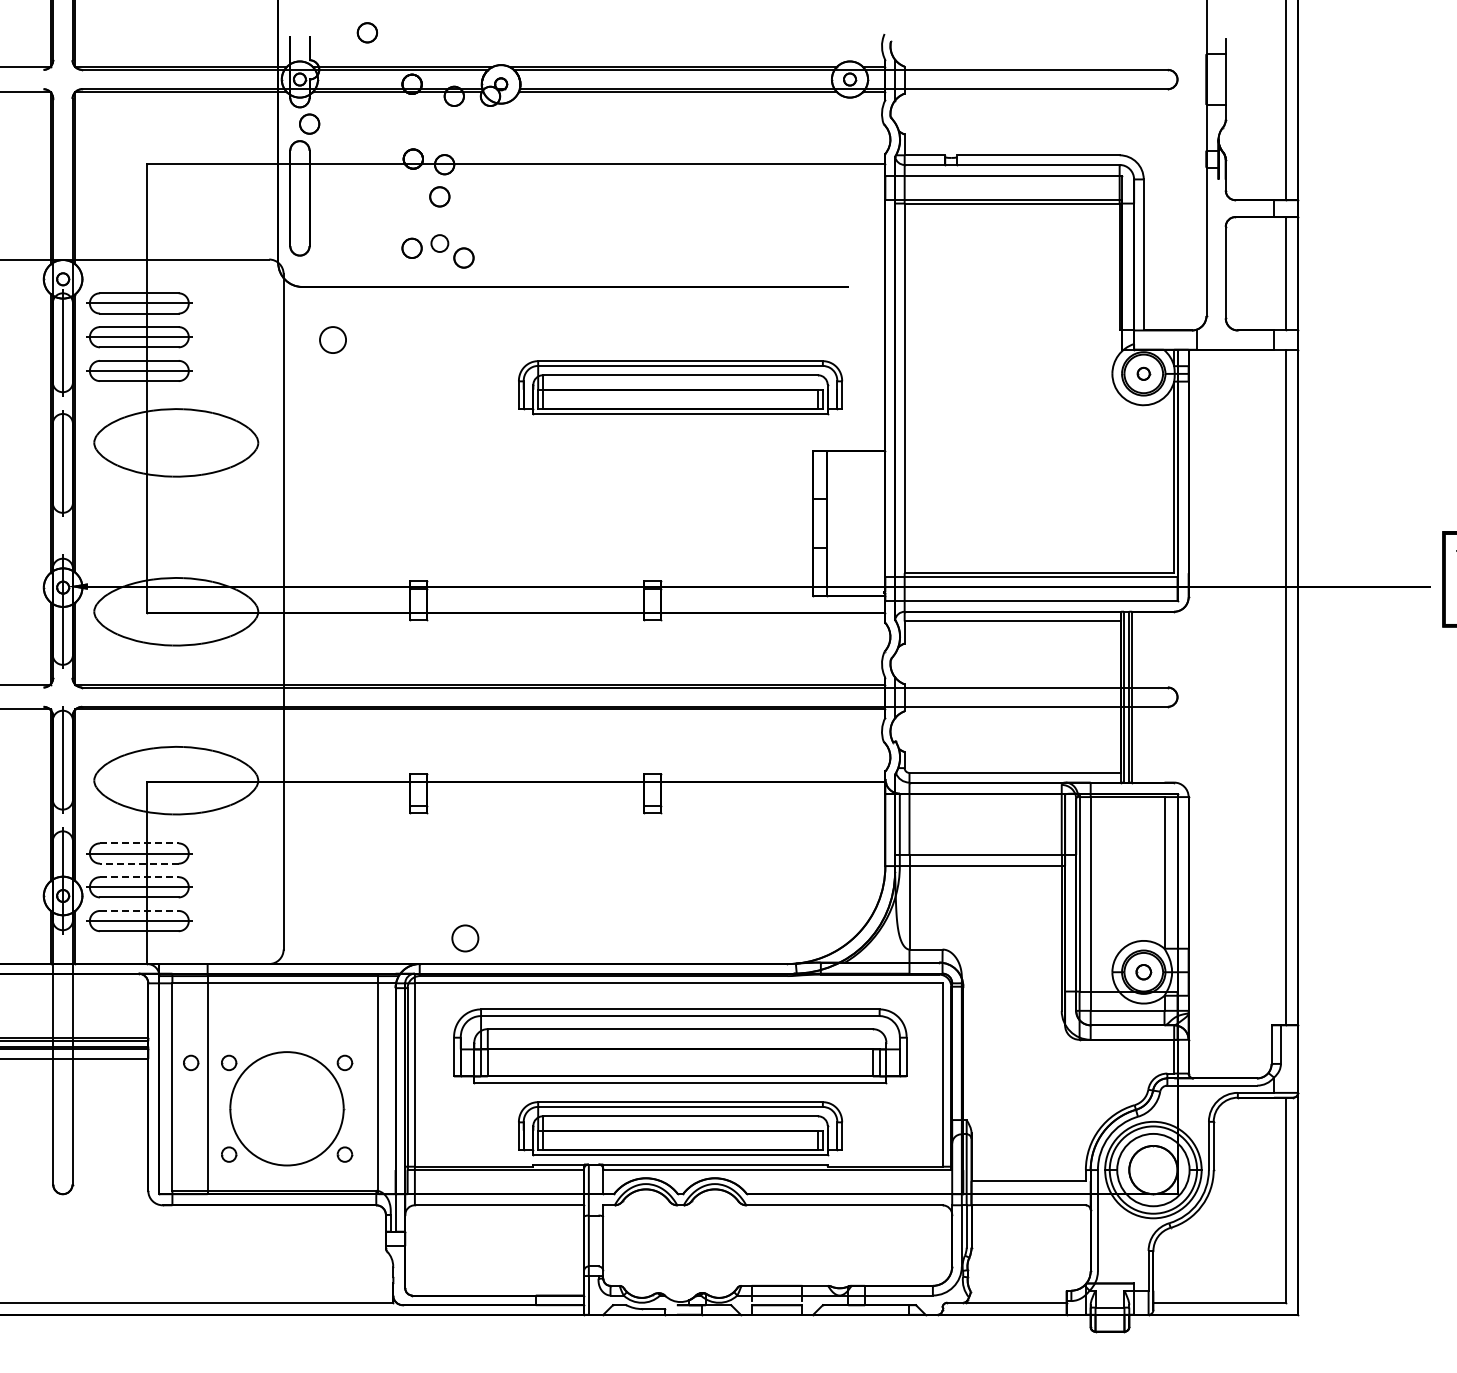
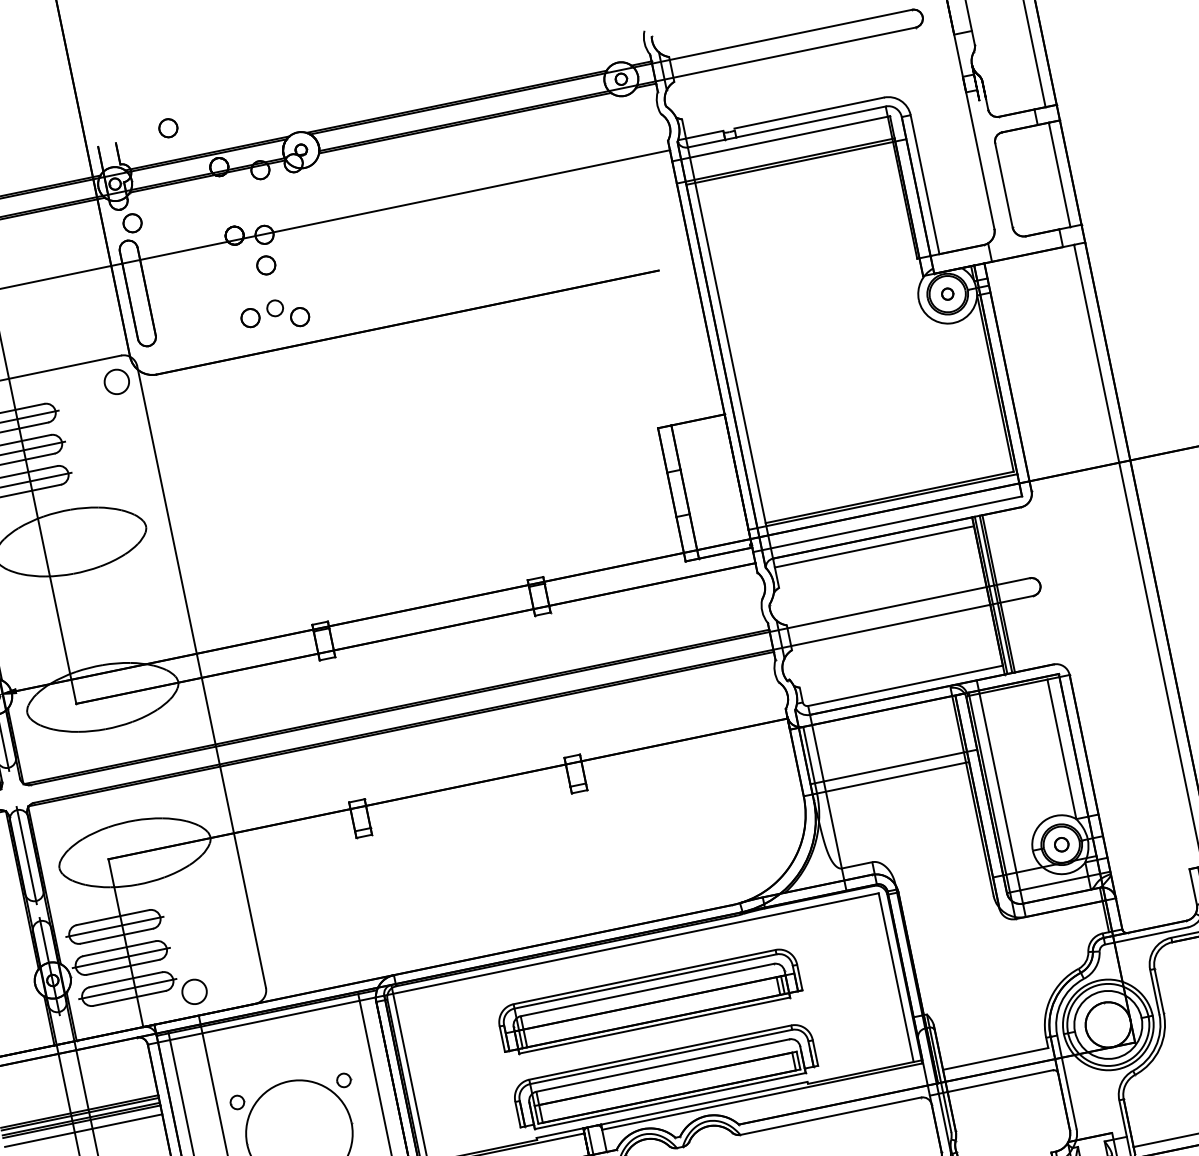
circle: (332, 339) -> (116, 381), moved
part: (680, 387) -> (524, 394), removed
line: (139, 843) -> (113, 917), dashed -> solid
line: (138, 863) -> (116, 936), dashed -> solid
line: (139, 877) -> (119, 948), dashed -> solid
line: (139, 910) -> (125, 979), dashed -> solid
circle: (465, 938) -> (194, 991), moved
part: (680, 1046) -> (649, 1001), size x0.71
part: (191, 1062) -> (202, 1109), removed

